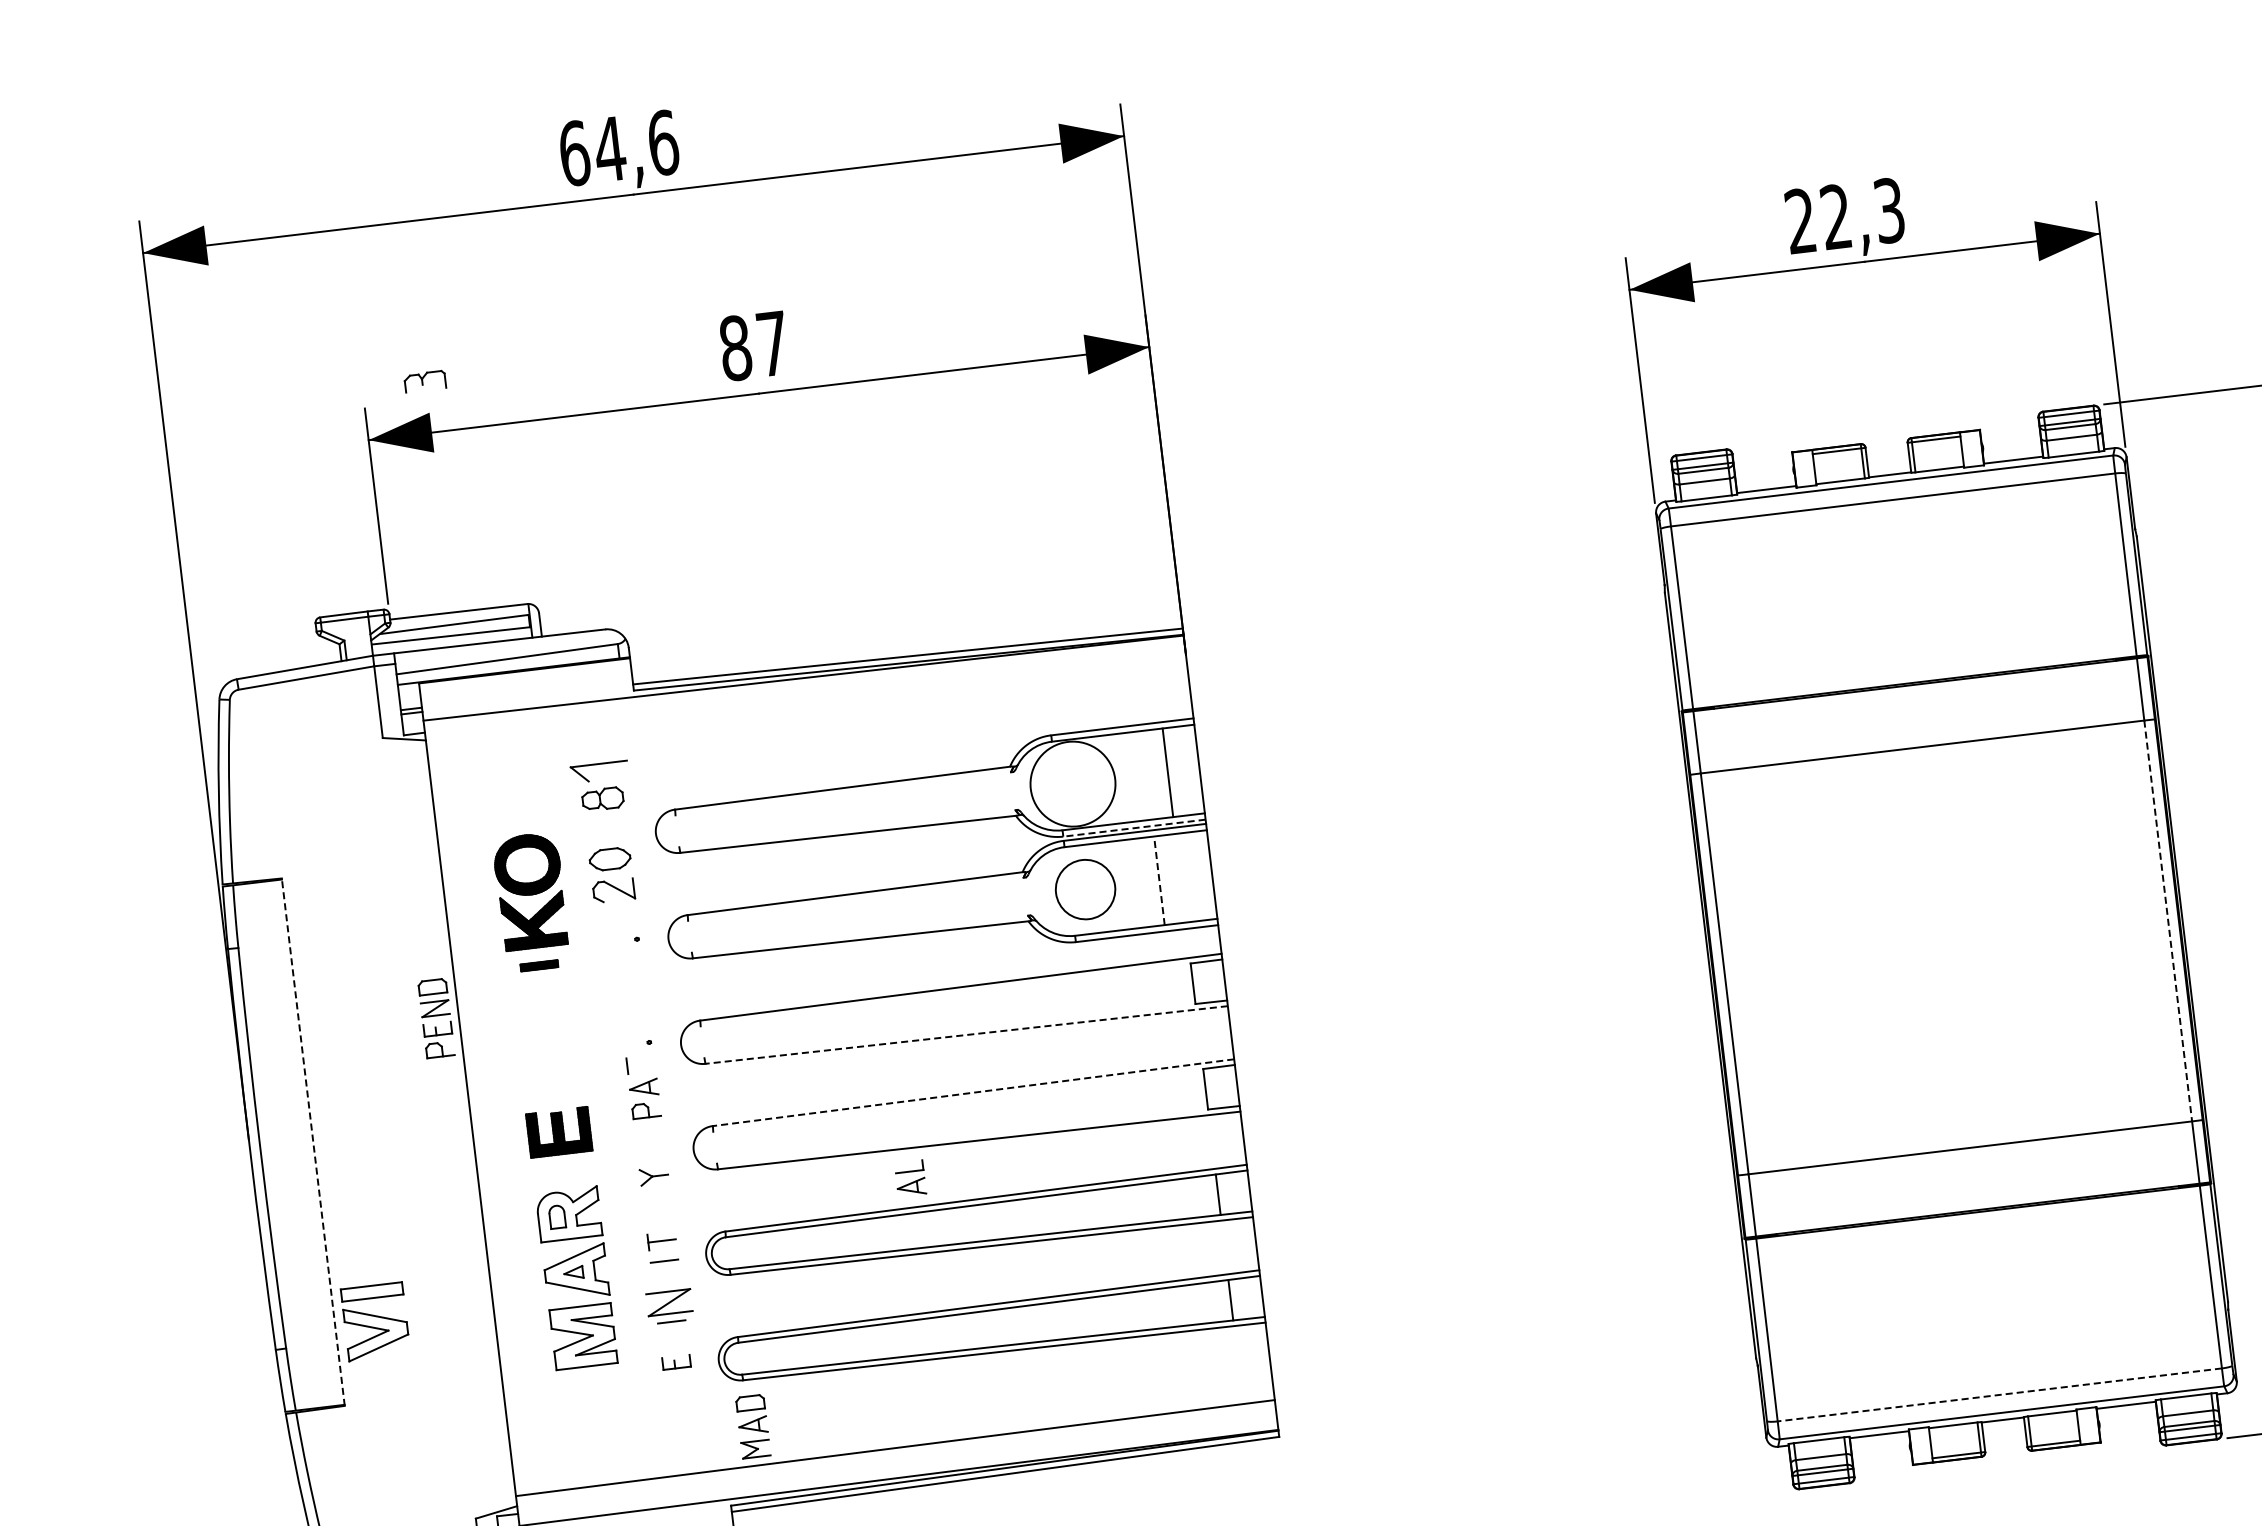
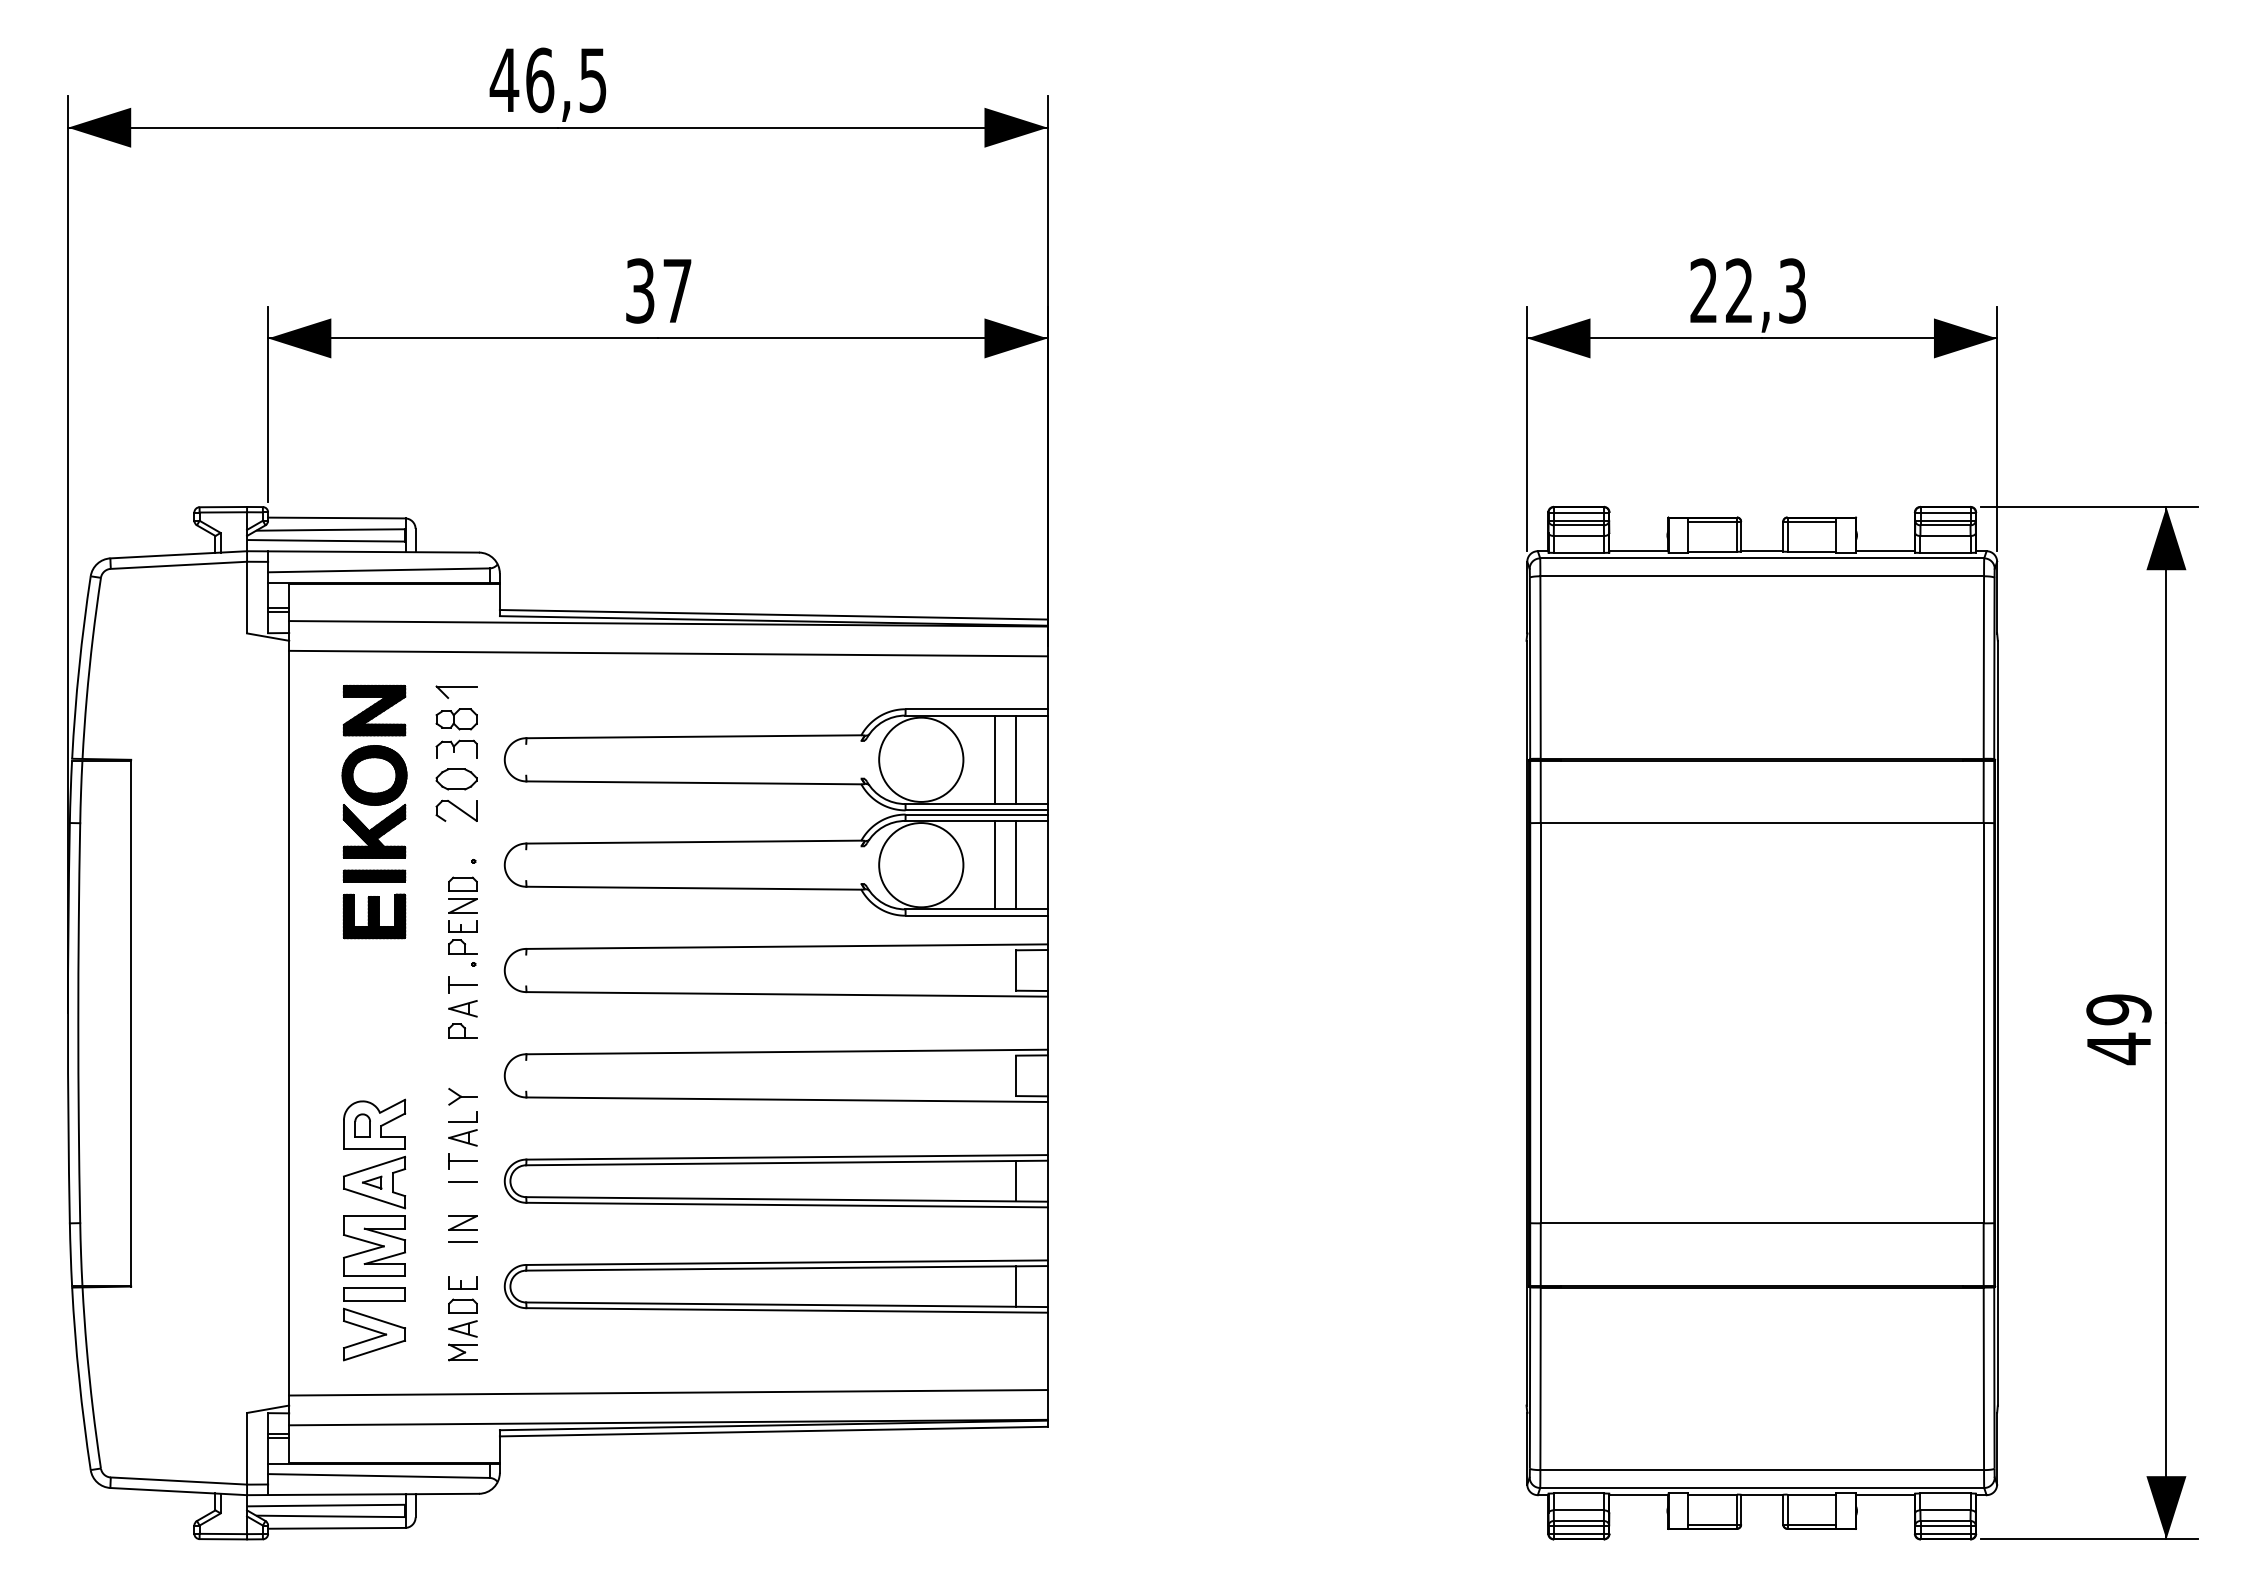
text: (618, 148) -> (548, 80), 64,6 -> 46,5
text: (734, 347) -> (639, 290), 87 -> 37
part: (424, 380) -> (456, 748), moved
line: (807, 707) -> (668, 653), added
part: (599, 771) -> (456, 691), size x0.71
line: (1147, 774) -> (995, 759), added
part: (519, 800) -> (374, 710), added
line: (1134, 828) -> (976, 810), dashed -> solid
line: (1180, 877) -> (1016, 864), added
line: (1159, 880) -> (995, 864), dashed -> solid
circle: (1085, 889) -> (921, 865), size x1.43
line: (2168, 921) -> (1983, 1023), dashed -> solid
part: (539, 965) -> (374, 875), size x1.67
part: (435, 1018) -> (462, 915), moved
line: (967, 1035) -> (787, 994), dashed -> solid
line: (640, 1064) -> (462, 985), added
line: (973, 1093) -> (787, 1052), dashed -> solid
part: (559, 1132) -> (374, 916), moved
line: (313, 1141) -> (131, 1022), dashed -> solid
part: (909, 1177) -> (462, 1128), moved
part: (668, 1302) -> (462, 1222), size x0.62
part: (375, 1321) -> (374, 1324), moved
line: (2000, 1395) -> (1762, 1470), dashed -> solid
part: (752, 1426) -> (462, 1329), moved

